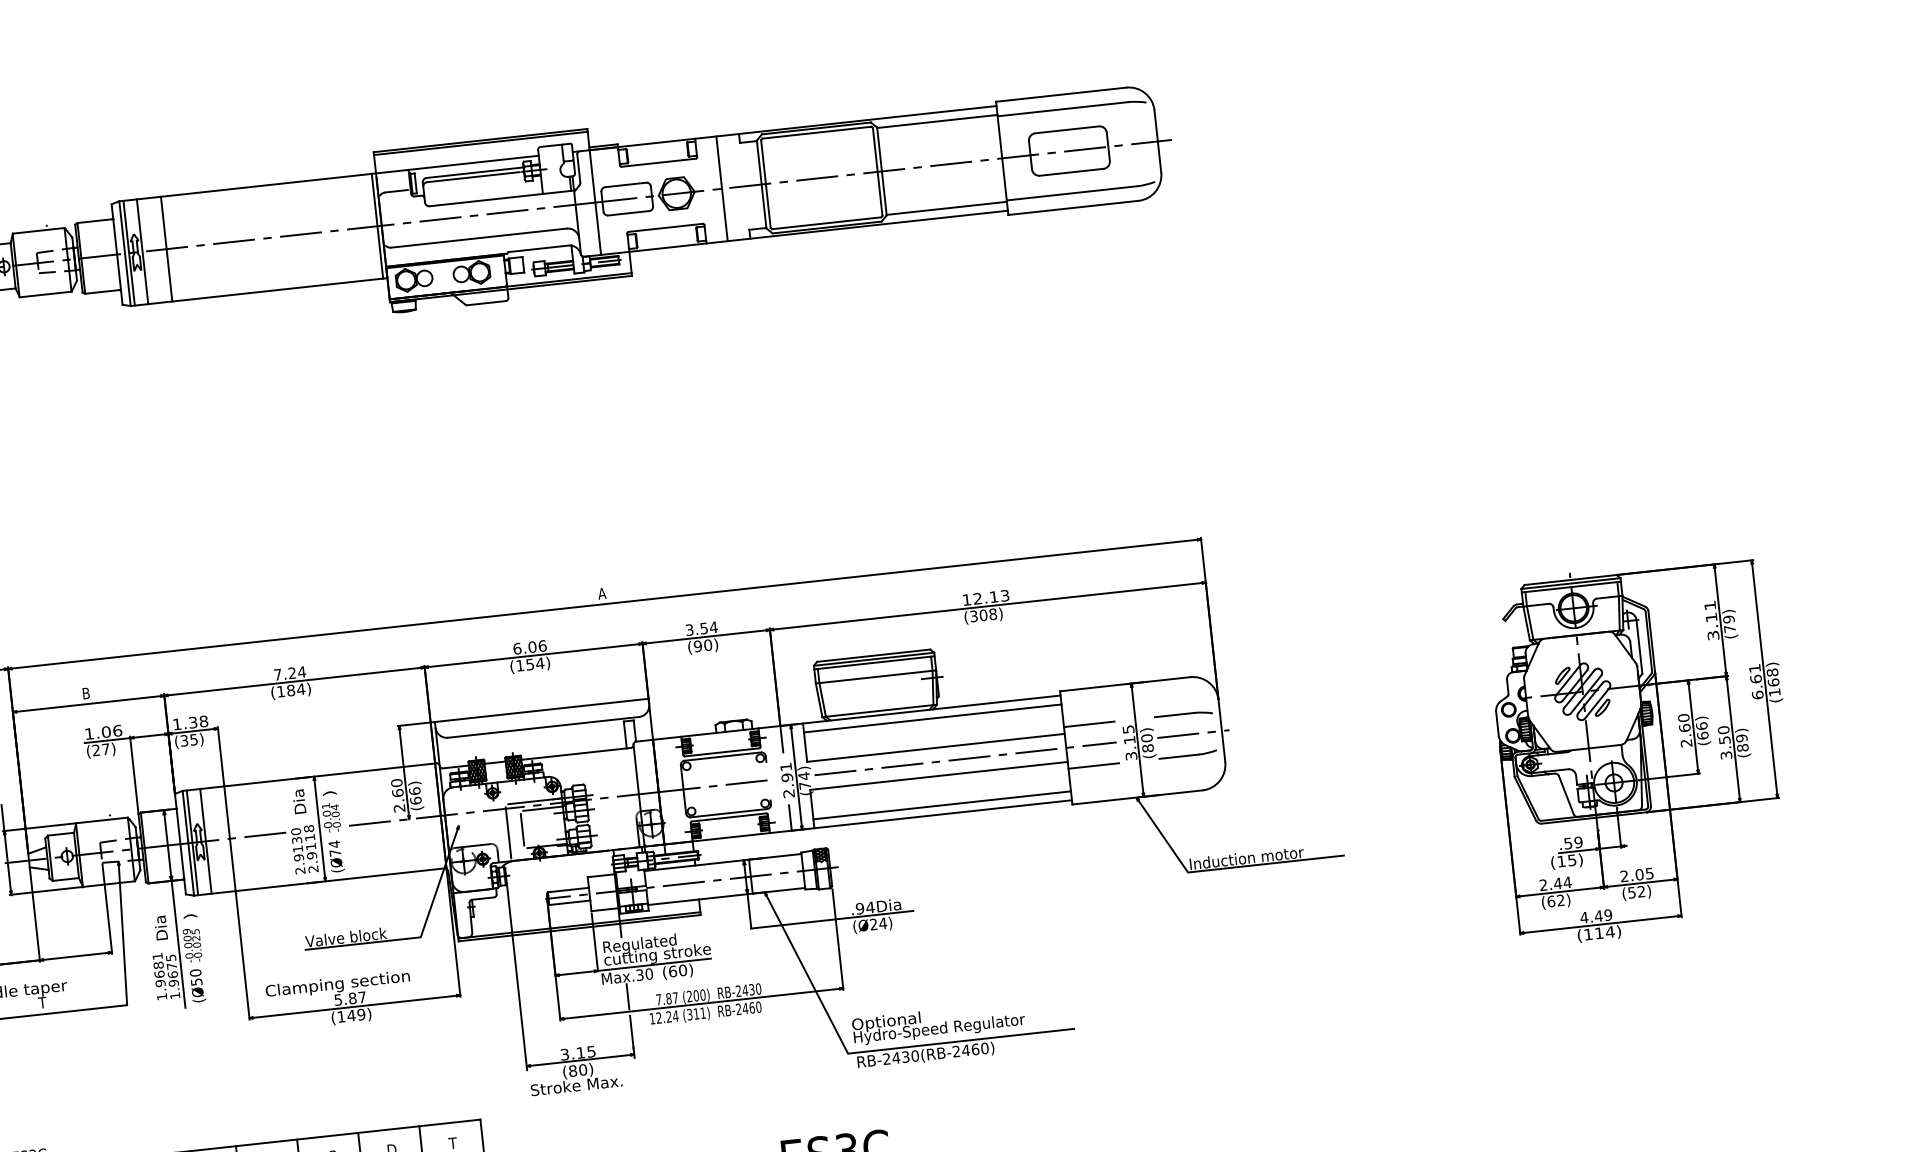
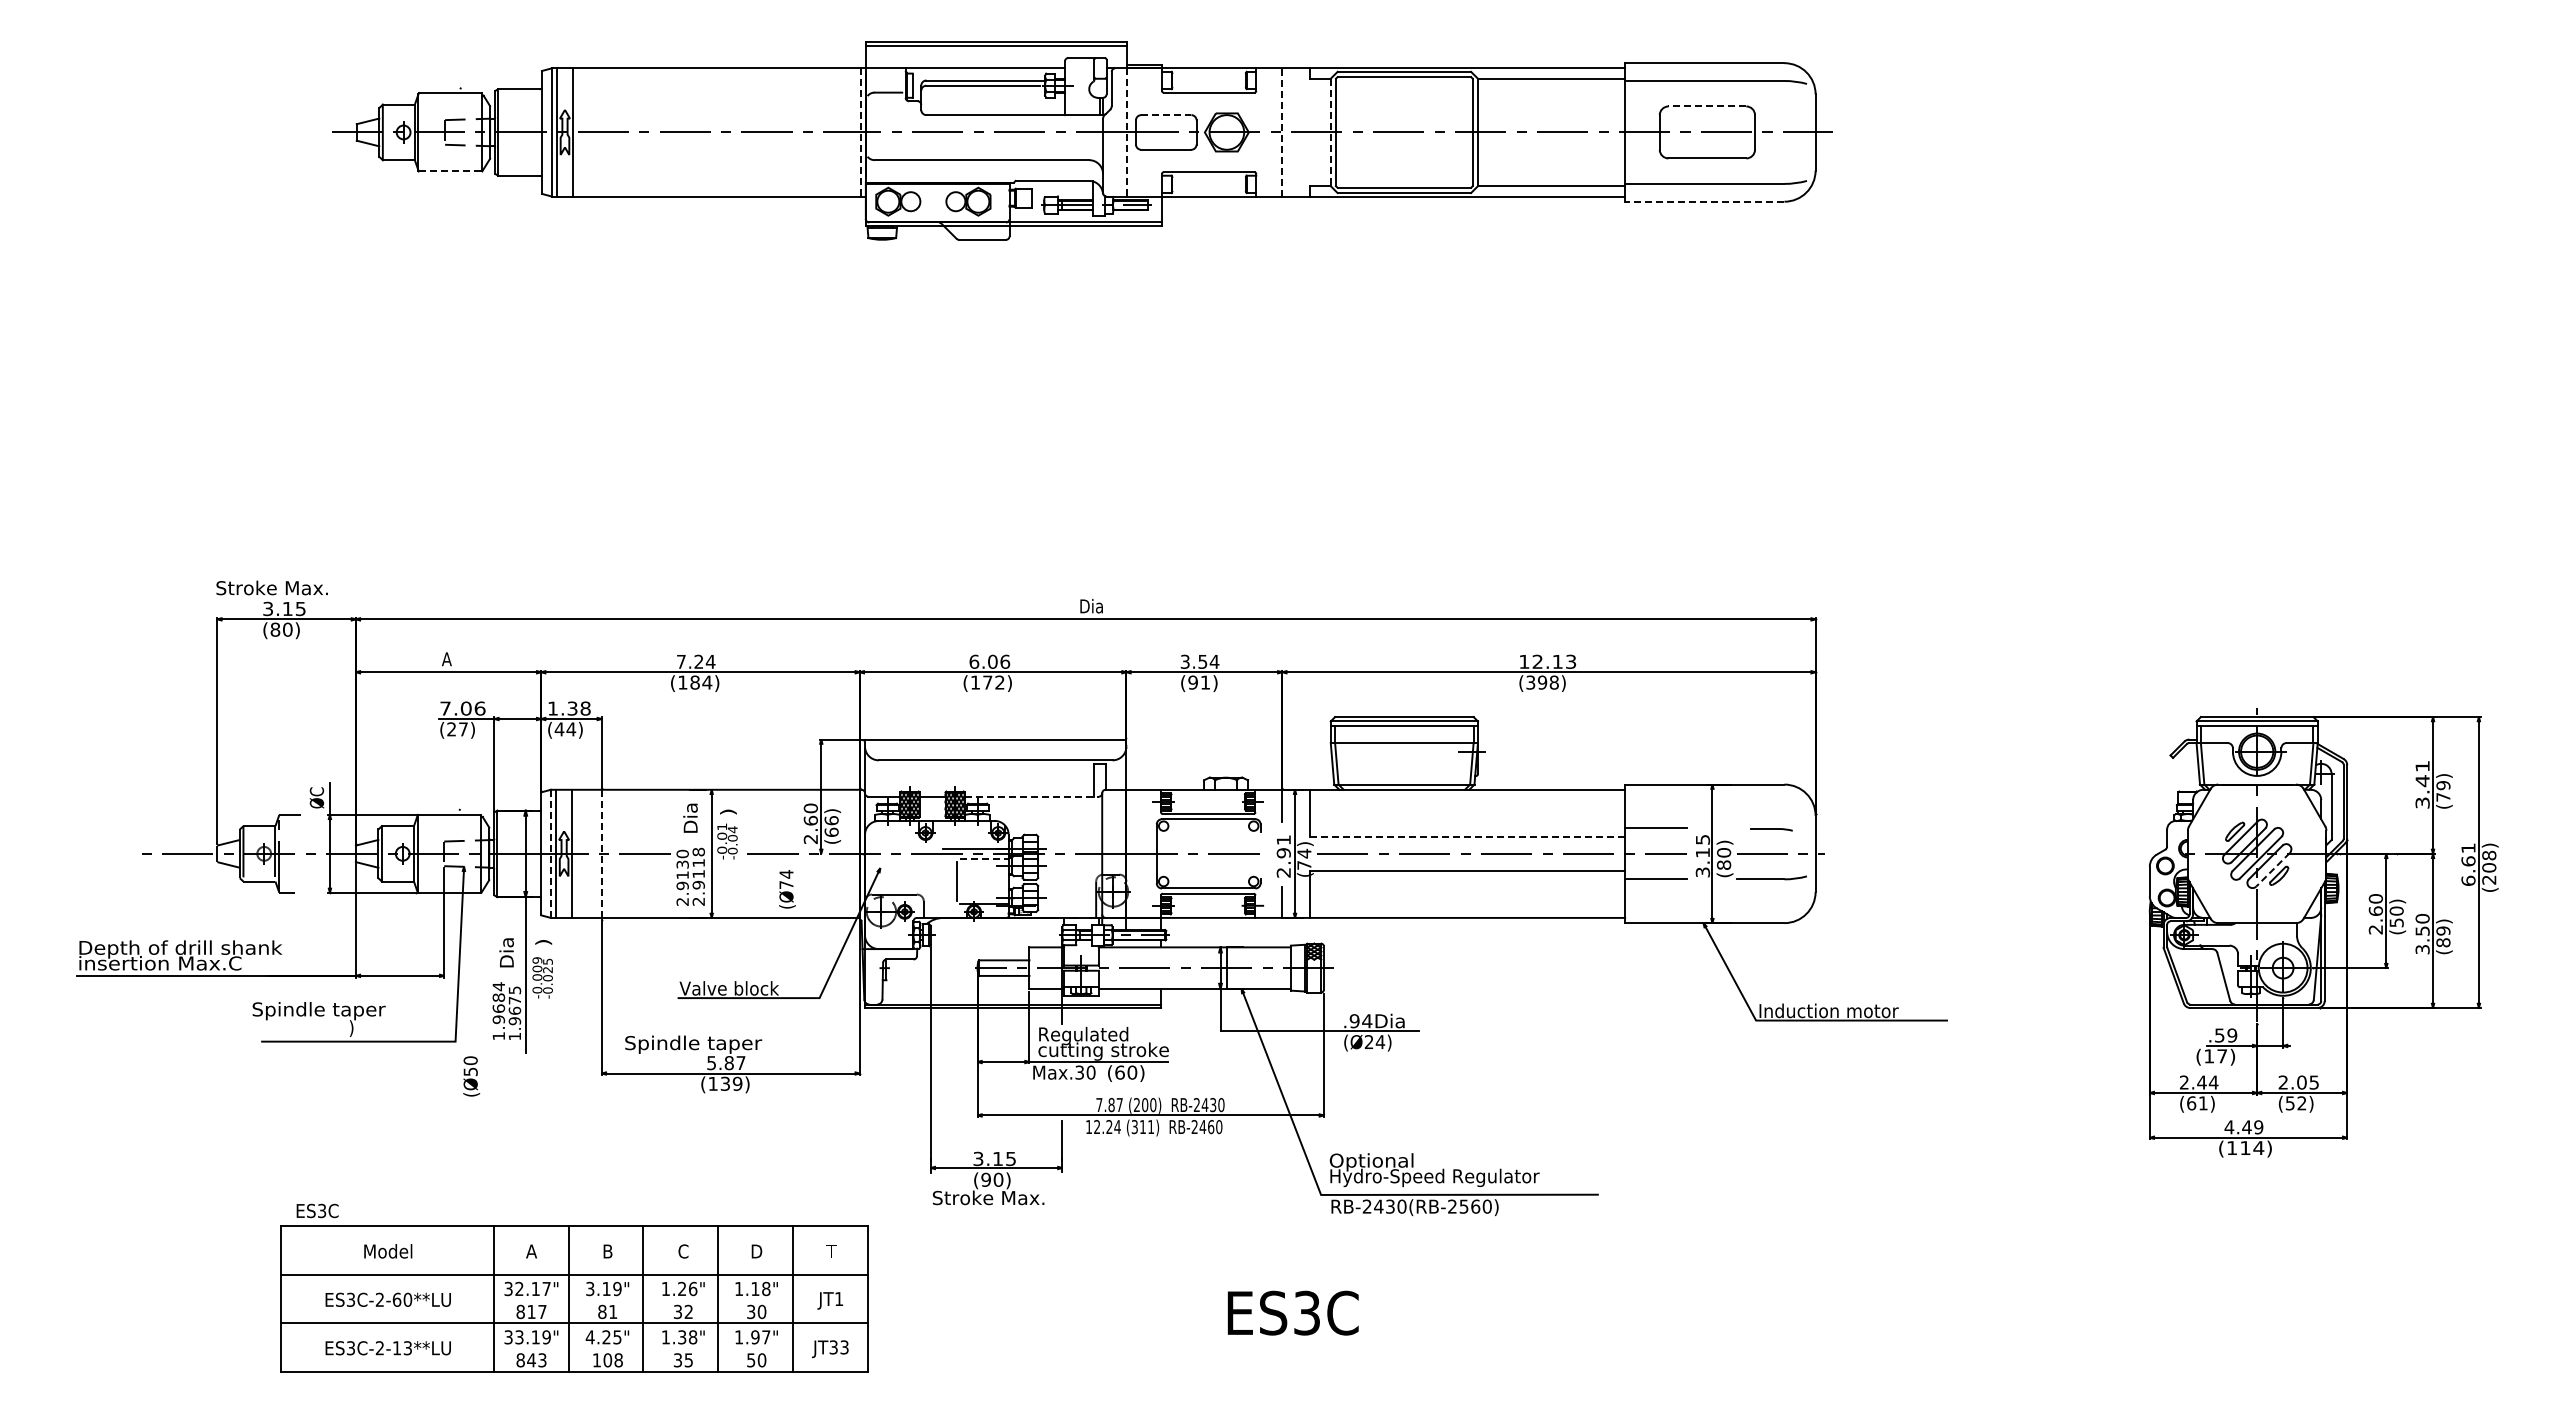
line: (1067, 129) -> (1707, 106), solid -> dashed
line: (761, 184) -> (1330, 132), solid -> dashed
line: (625, 185) -> (1166, 115), solid -> dashed
line: (722, 188) -> (1282, 131), solid -> dashed
line: (595, 202) -> (1127, 132), solid -> dashed
line: (1073, 207) -> (1704, 201), solid -> dashed
line: (377, 226) -> (860, 132), solid -> dashed
line: (166, 249) -> (602, 132), removed
line: (45, 294) -> (450, 171), solid -> dashed
text: (607, 592) -> (1090, 605), A -> Dia
text: (983, 615) -> (1542, 682), (308) -> (398)
text: (1711, 617) -> (2422, 781), 3.11 -> 3.41
text: (708, 645) -> (1205, 682), (90) -> (91)
text: (534, 663) -> (993, 682), (154) -> (172)
text: (1774, 687) -> (2489, 873), (168) -> (208)
text: (85, 693) -> (446, 659), B -> A
line: (1597, 703) -> (2273, 869), solid -> dashed
part: (1183, 715) -> (1771, 829), size x0.6
line: (932, 718) -> (1467, 800), removed
text: (1702, 730) -> (2396, 916), (66) -> (50)
text: (89, 733) -> (445, 708), 1.06 -> 7.06
text: (189, 740) -> (565, 729), (35) -> (44)
line: (935, 747) -> (1467, 836), solid -> dashed
line: (576, 753) -> (1032, 796), solid -> dashed
line: (942, 805) -> (1467, 907), removed
line: (543, 808) -> (984, 858), solid -> dashed
line: (508, 833) -> (939, 883), removed
line: (229, 838) -> (601, 853), solid -> dashed
line: (188, 843) -> (550, 854), solid -> dashed
text: (336, 856) -> (787, 889), moved
text: (1571, 860) -> (2221, 1056), (15) -> (17)
text: (1560, 900) -> (2202, 1103), (62) -> (61)
text: (157, 956) -> (498, 986), 1.9681 -> 1.9684
text: (338, 984) -> (713, 1044), Clamping section -> Spindle taper
text: (197, 985) -> (471, 1076), moved
line: (628, 996) -> (1062, 1096), removed
text: (42, 1003) -> (353, 1028), T -> )
text: (351, 1015) -> (725, 1083), (149) -> (139)
text: (965, 1050) -> (1463, 1206), RB-2430(RB-2460) -> RB-2430(RB-2560)
text: (572, 1070) -> (985, 1179), (80) -> (90)

